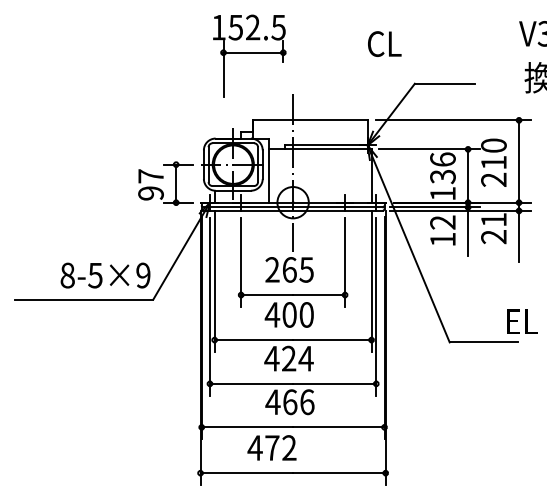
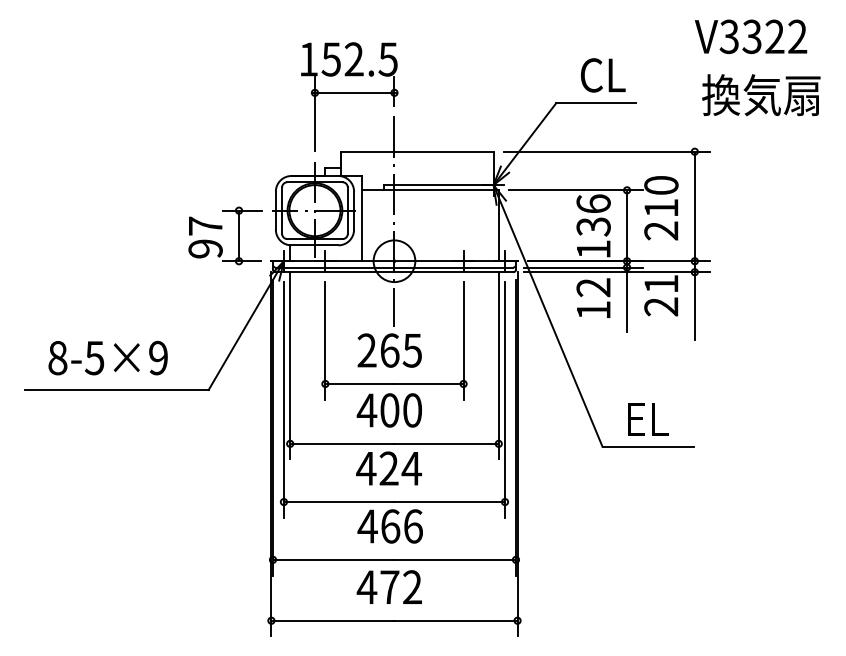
text: (384, 44) -> (603, 75), moved
part: (249, 55) -> (349, 96), moved
text: (105, 275) -> (107, 357), moved
text: (522, 321) -> (648, 419), moved
text: (271, 447) -> (388, 586), moved

